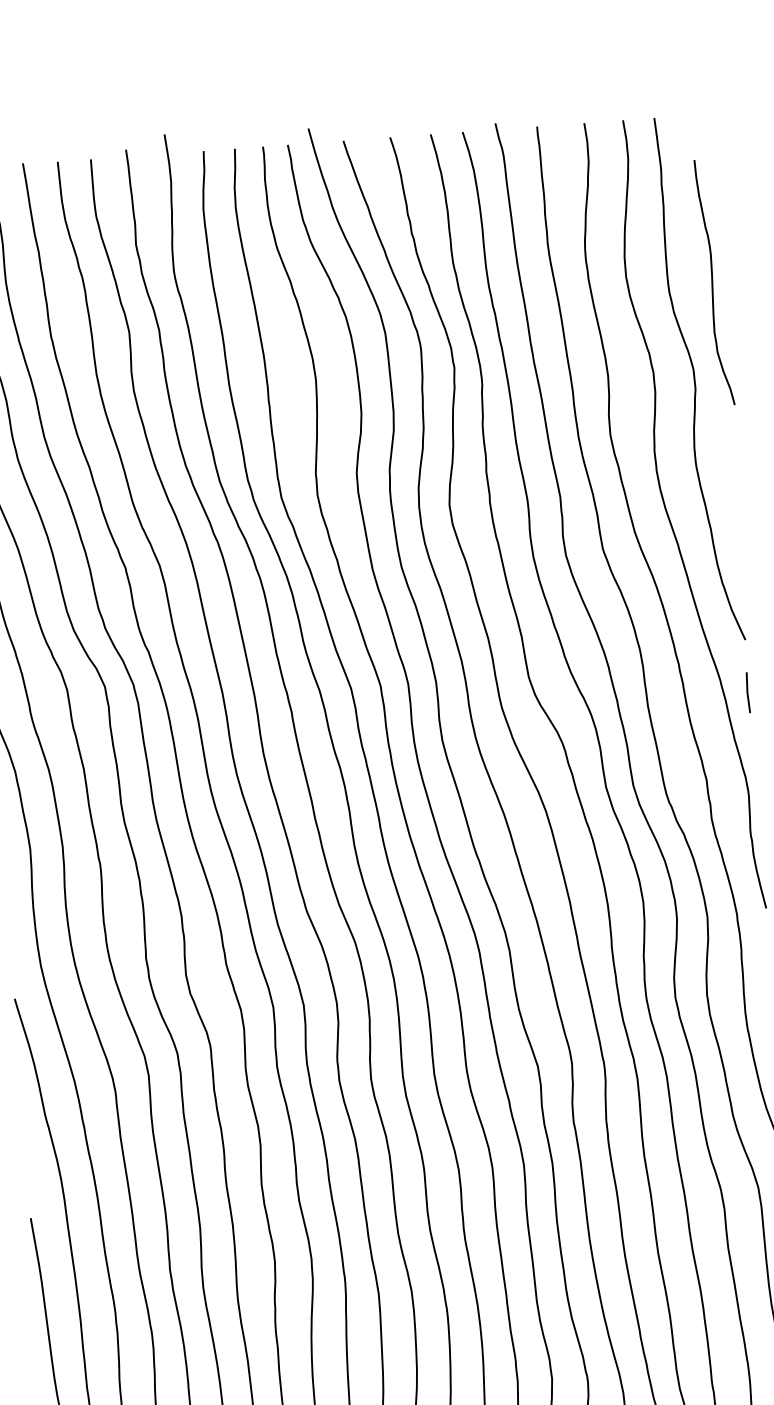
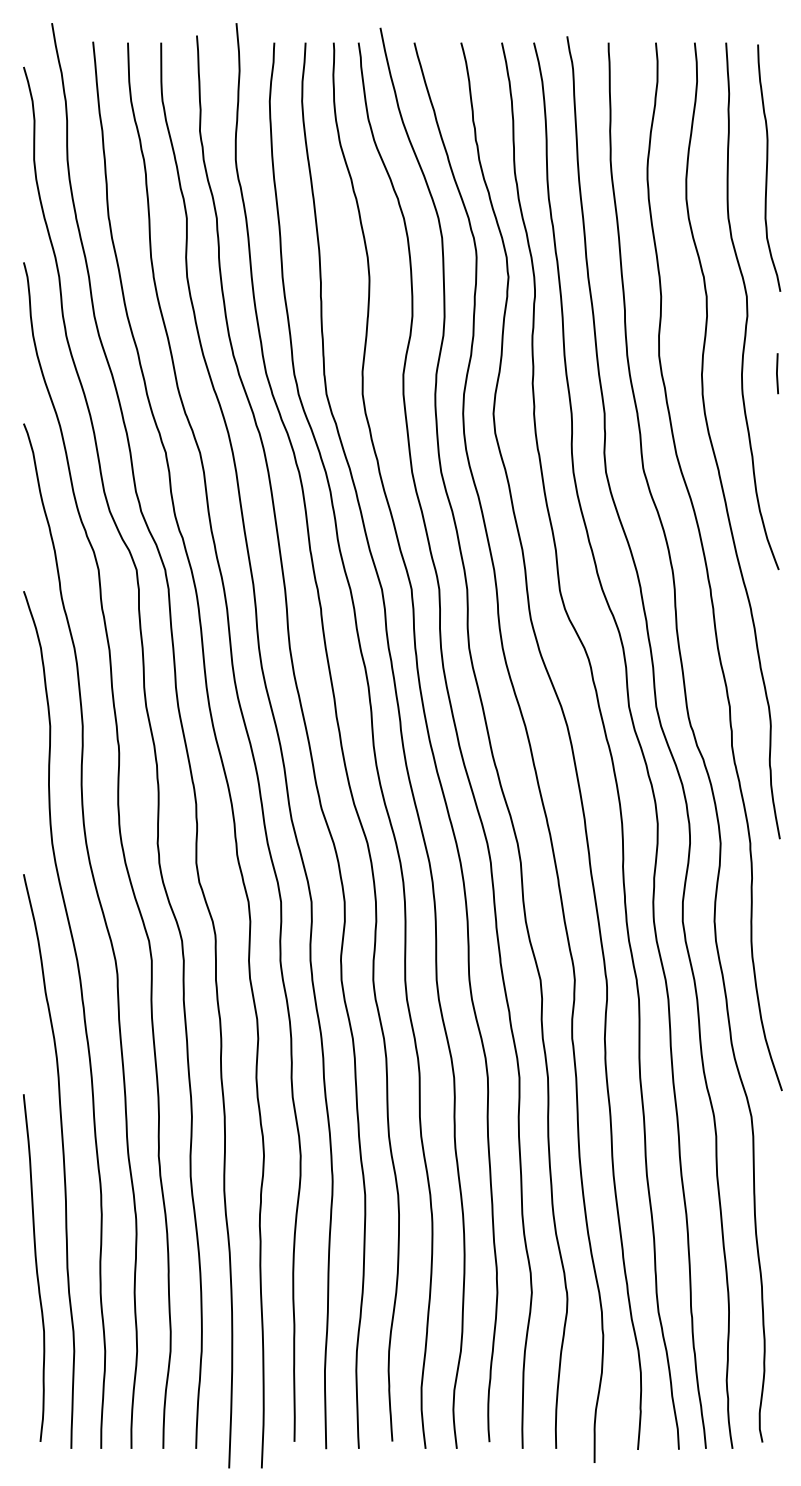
curve: (712, 281) -> (767, 167), moved
line: (747, 692) -> (777, 373), moved

